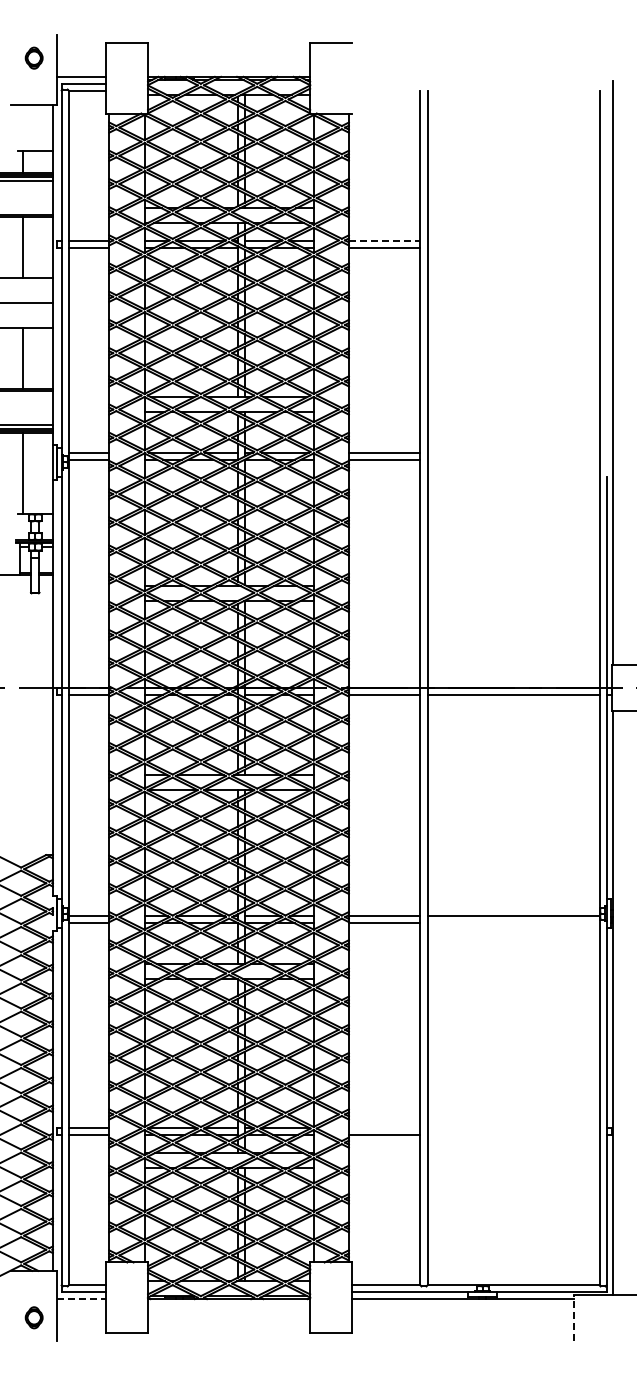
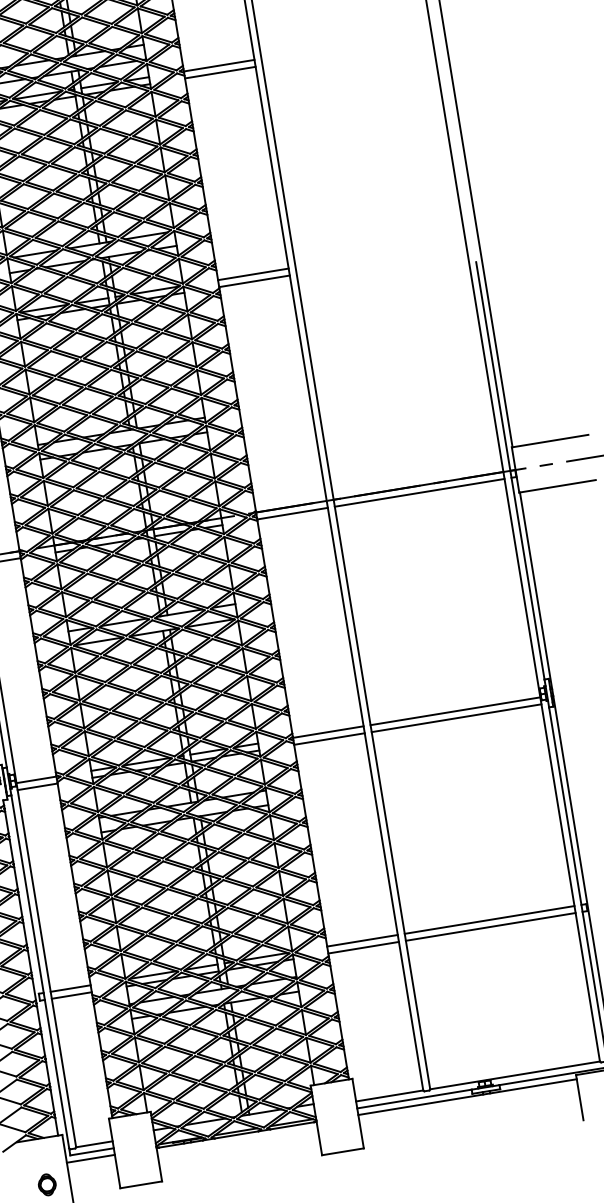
line: (384, 241) -> (219, 66), dashed -> solid
line: (513, 923) -> (456, 718), added
line: (384, 1127) -> (362, 940), added
line: (513, 1127) -> (489, 919), added
line: (513, 1134) -> (490, 926), added
line: (81, 1299) -> (91, 1159), dashed -> solid
line: (573, 1317) -> (579, 1097), dashed -> solid

